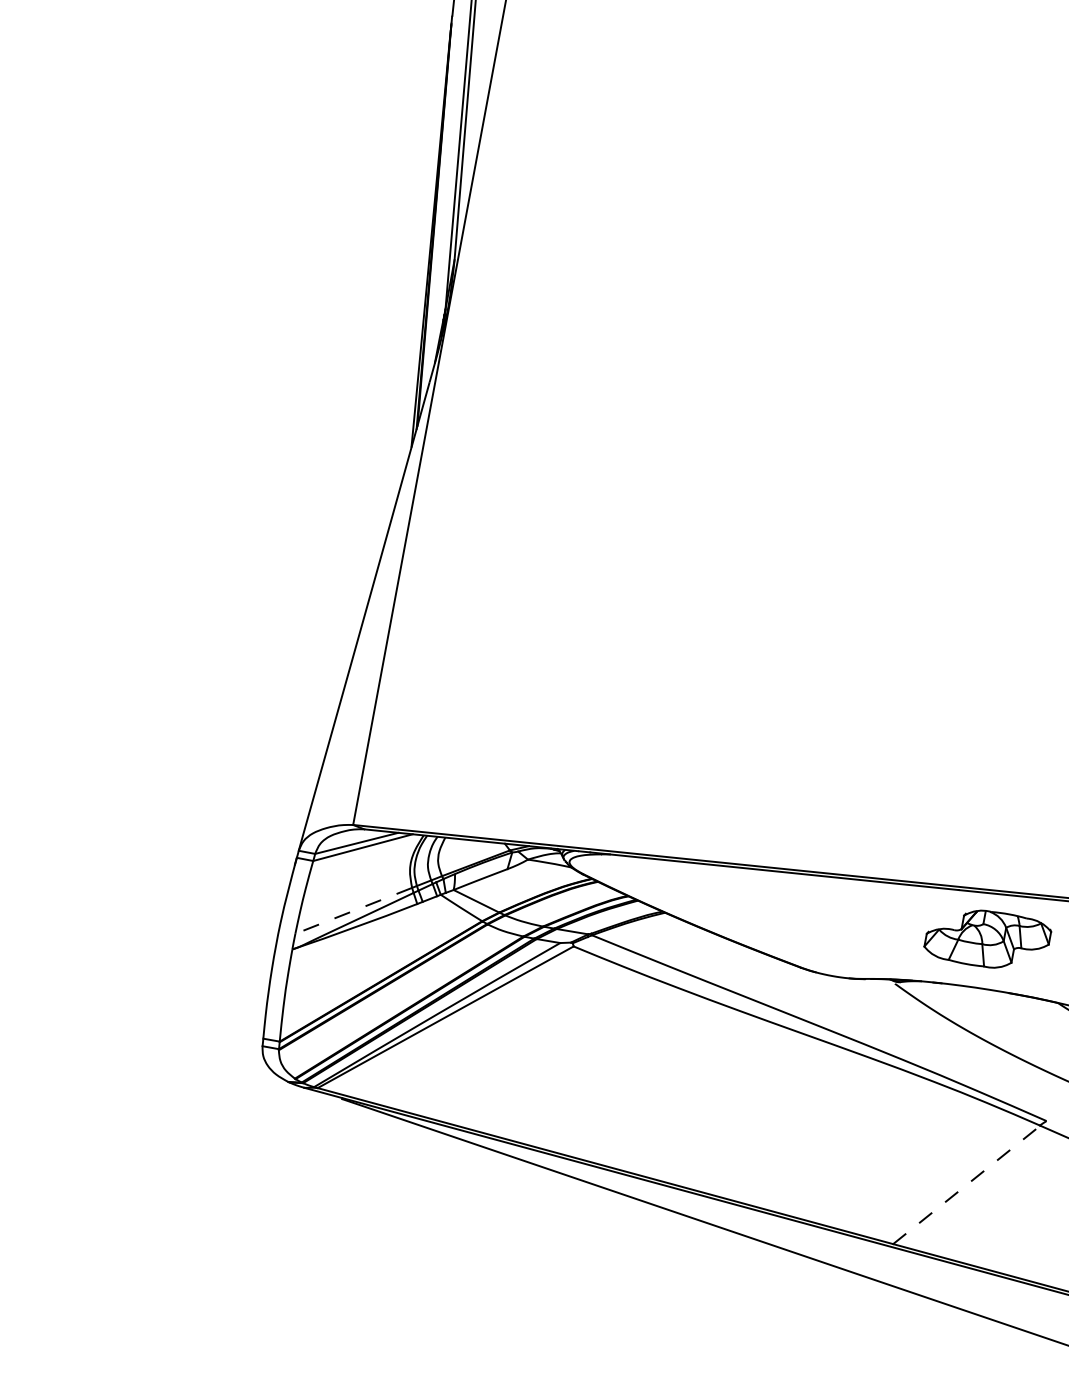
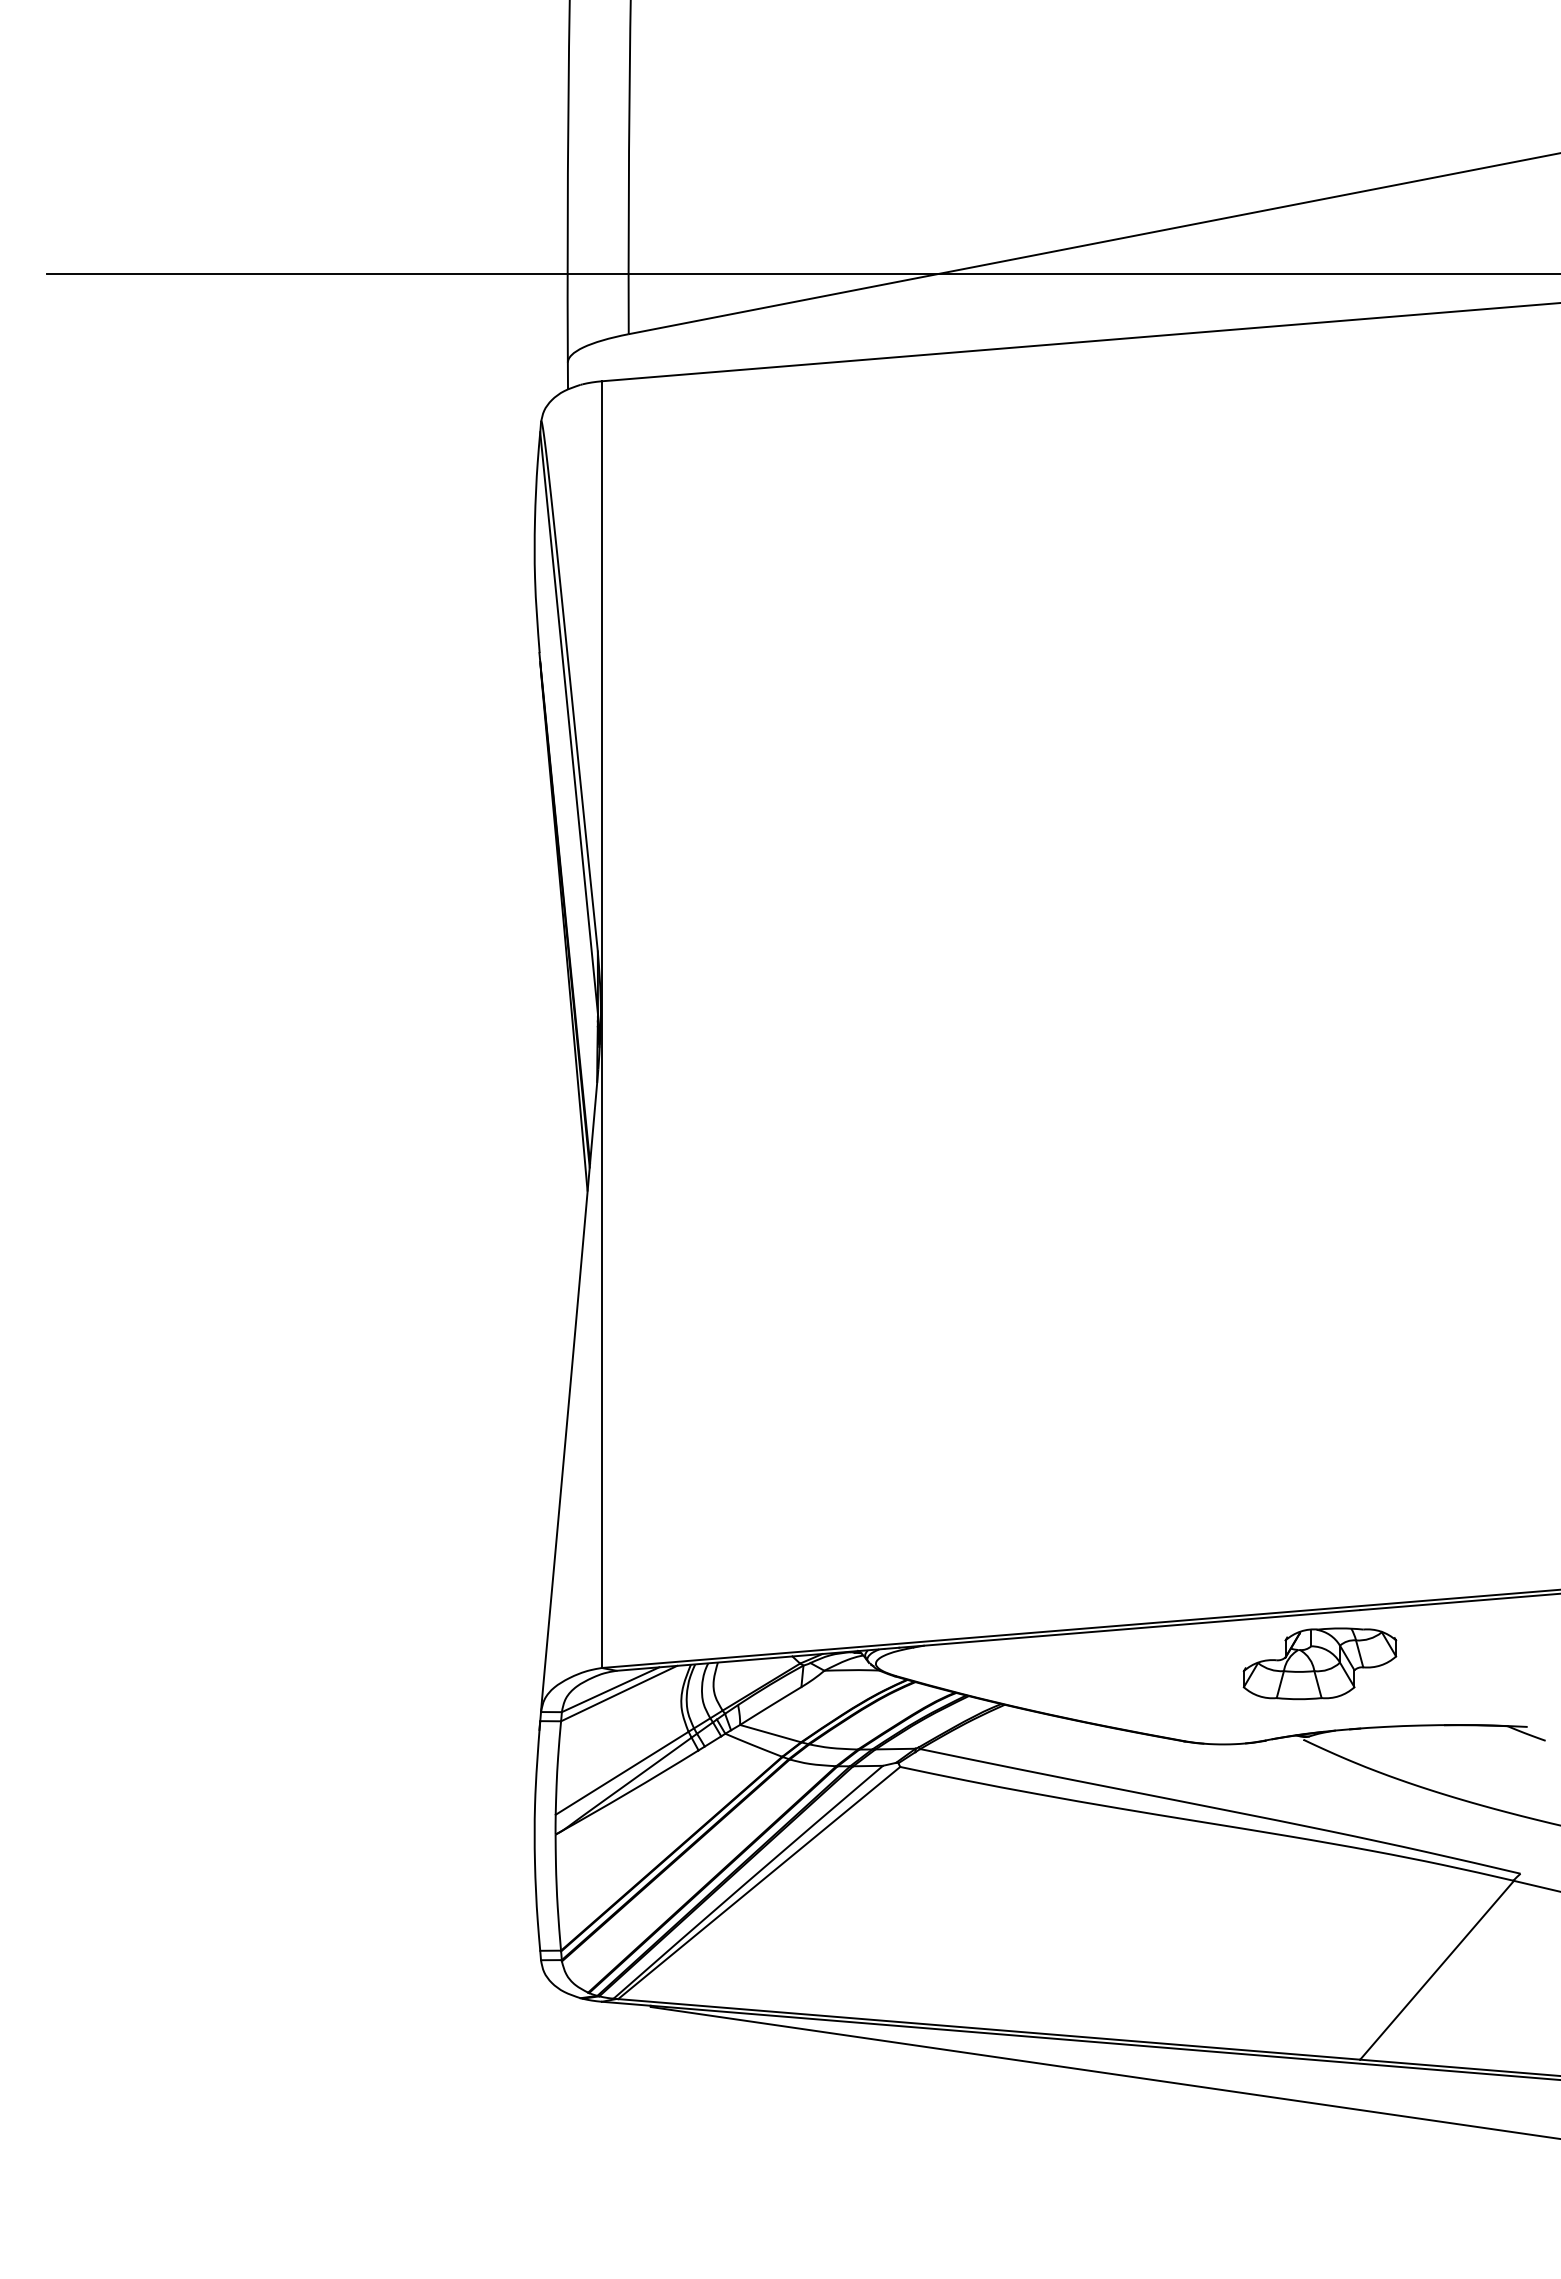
line: (353, 910) -> (621, 1773), dashed -> solid
part: (987, 938) -> (1319, 1663), moved
line: (967, 1185) -> (1437, 1970), dashed -> solid

